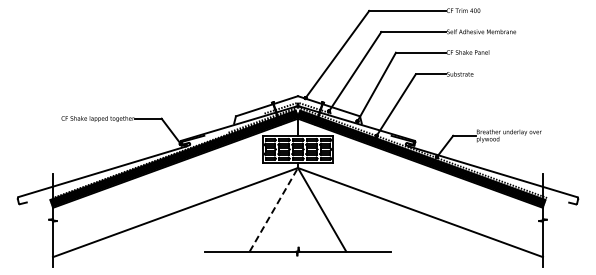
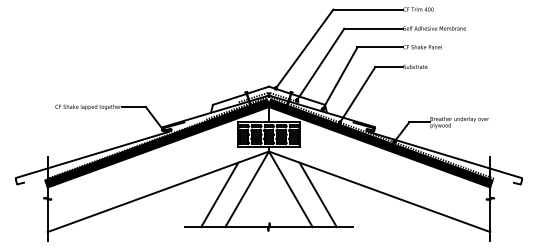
line: (274, 209) -> (247, 189), dashed -> solid
line: (243, 215) -> (219, 194), added
line: (351, 215) -> (317, 194), added

